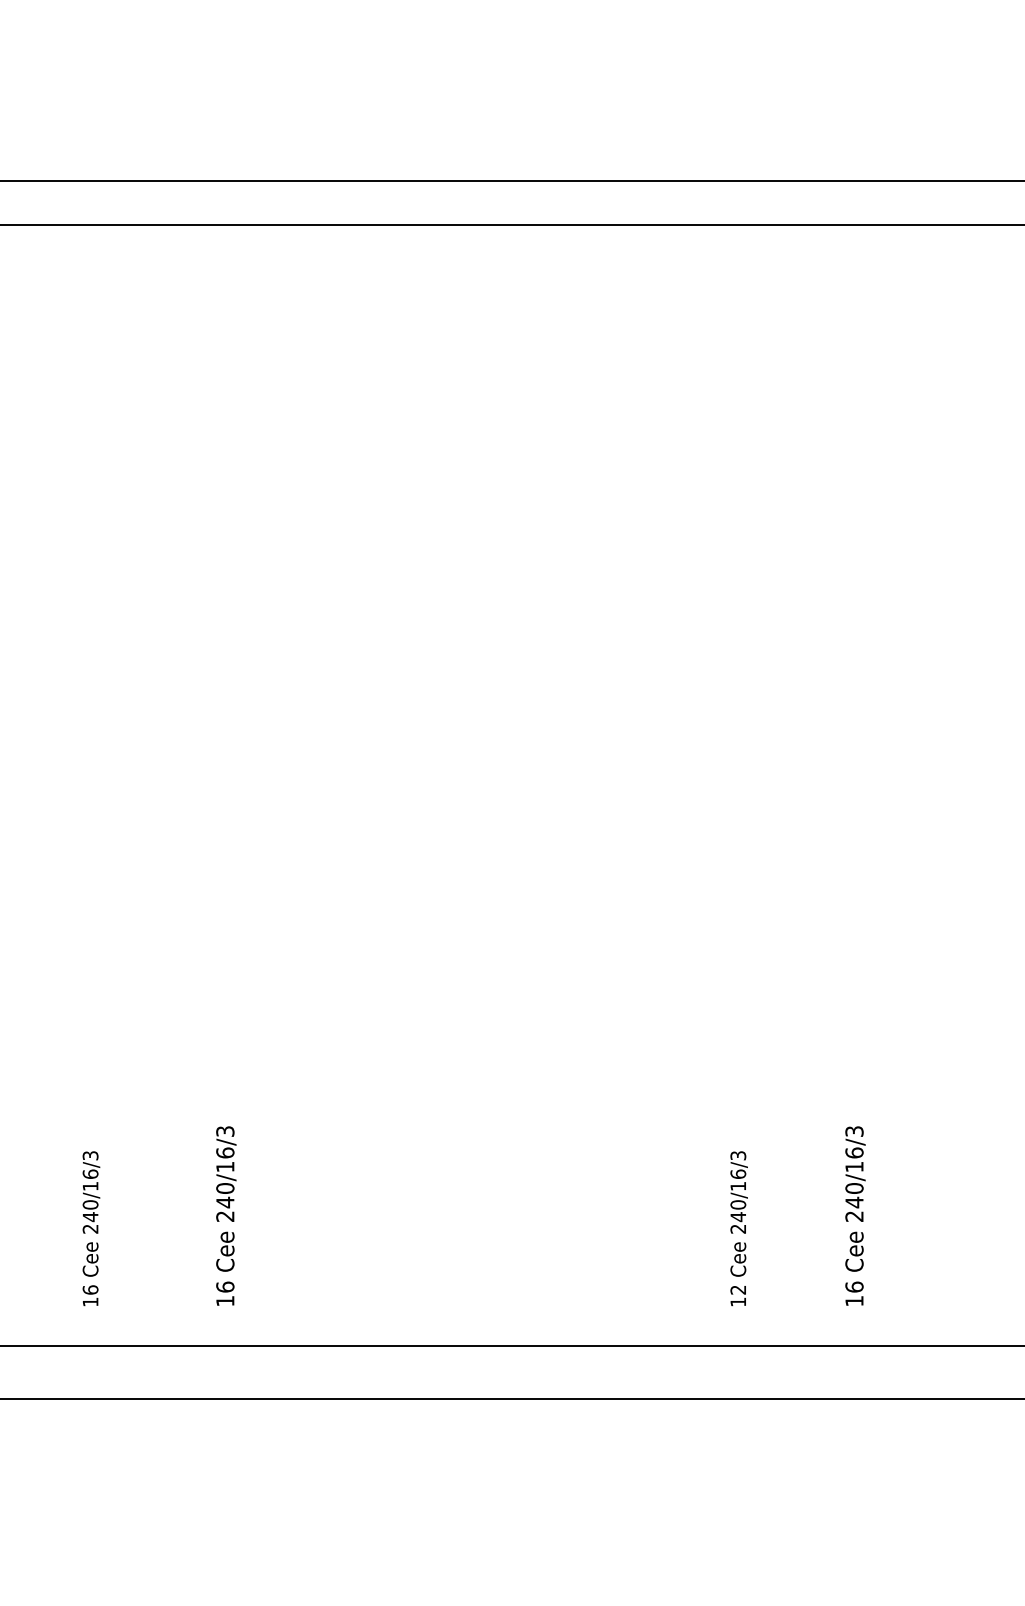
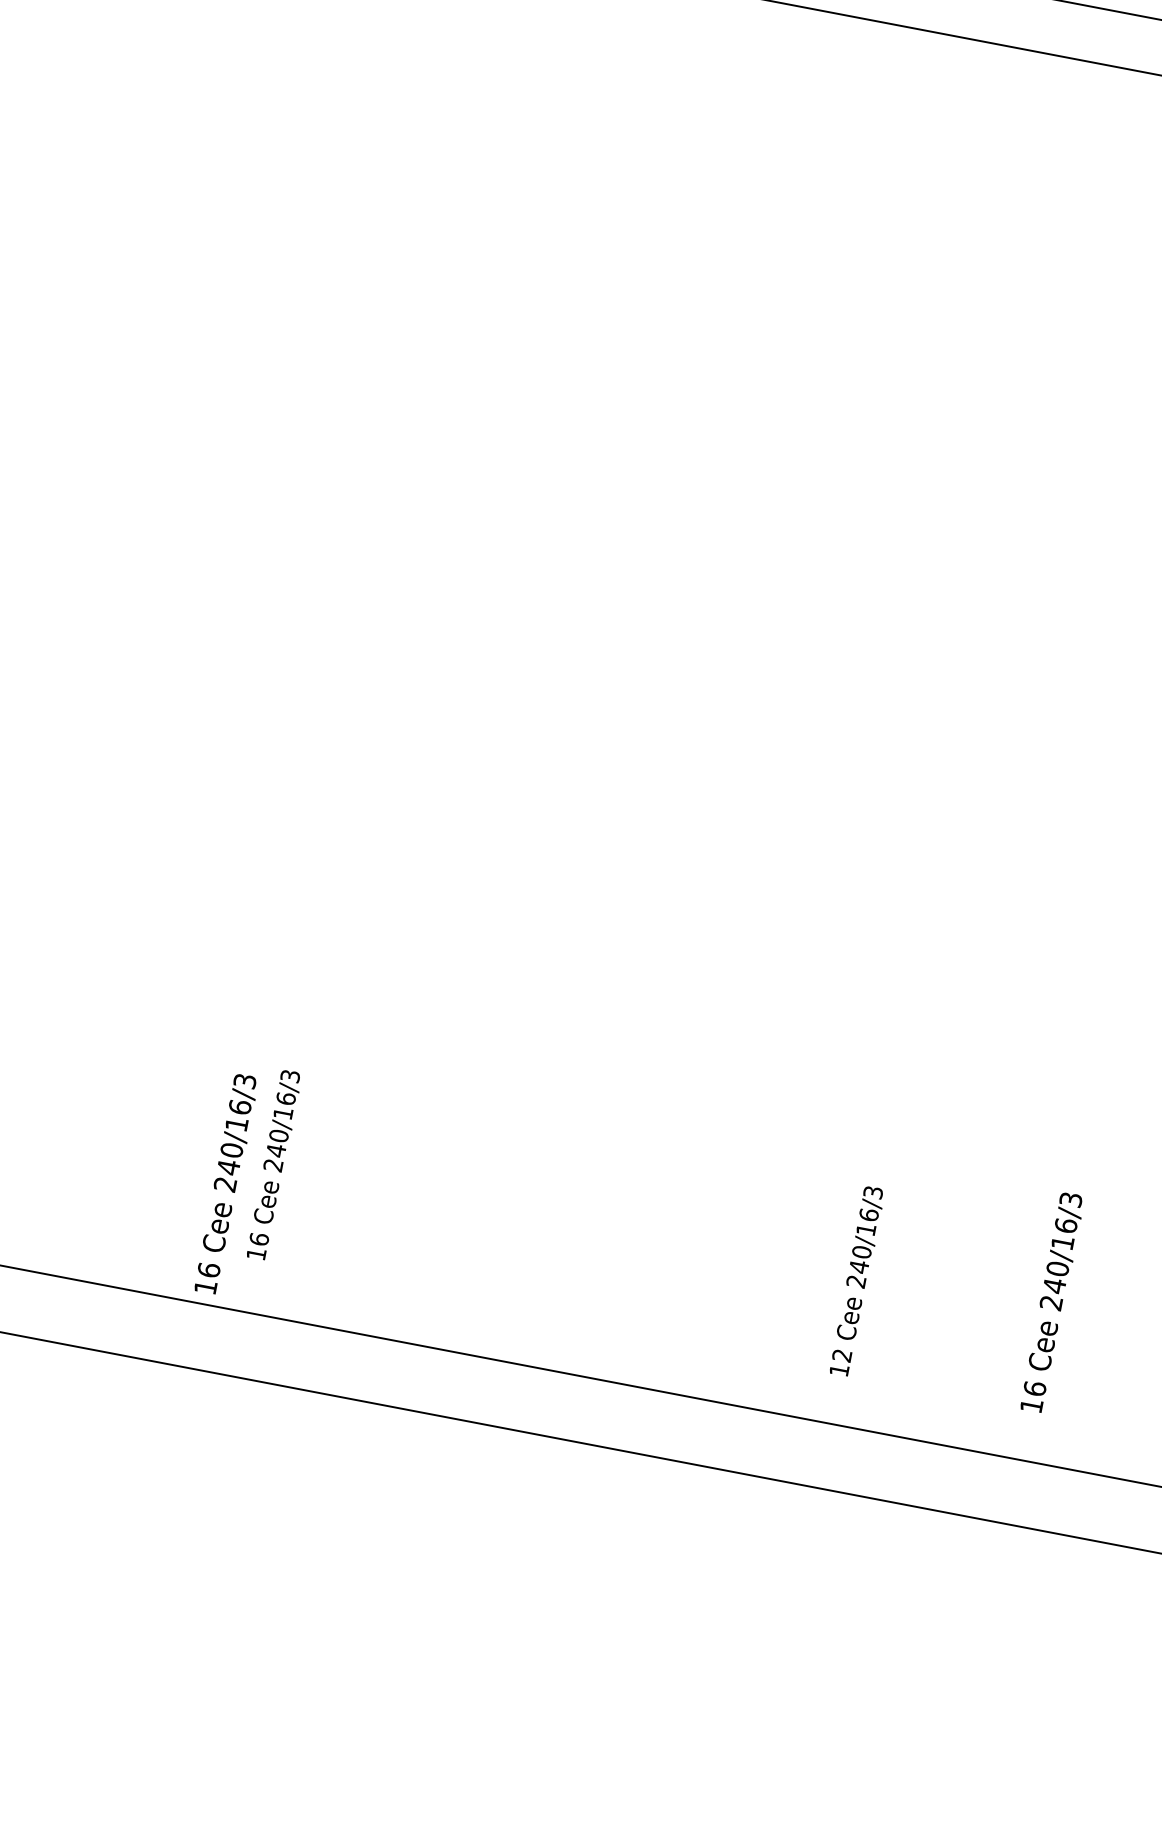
text: (226, 1215) -> (227, 1183), moved
text: (855, 1215) -> (1052, 1301), moved
text: (91, 1228) -> (274, 1164), moved

